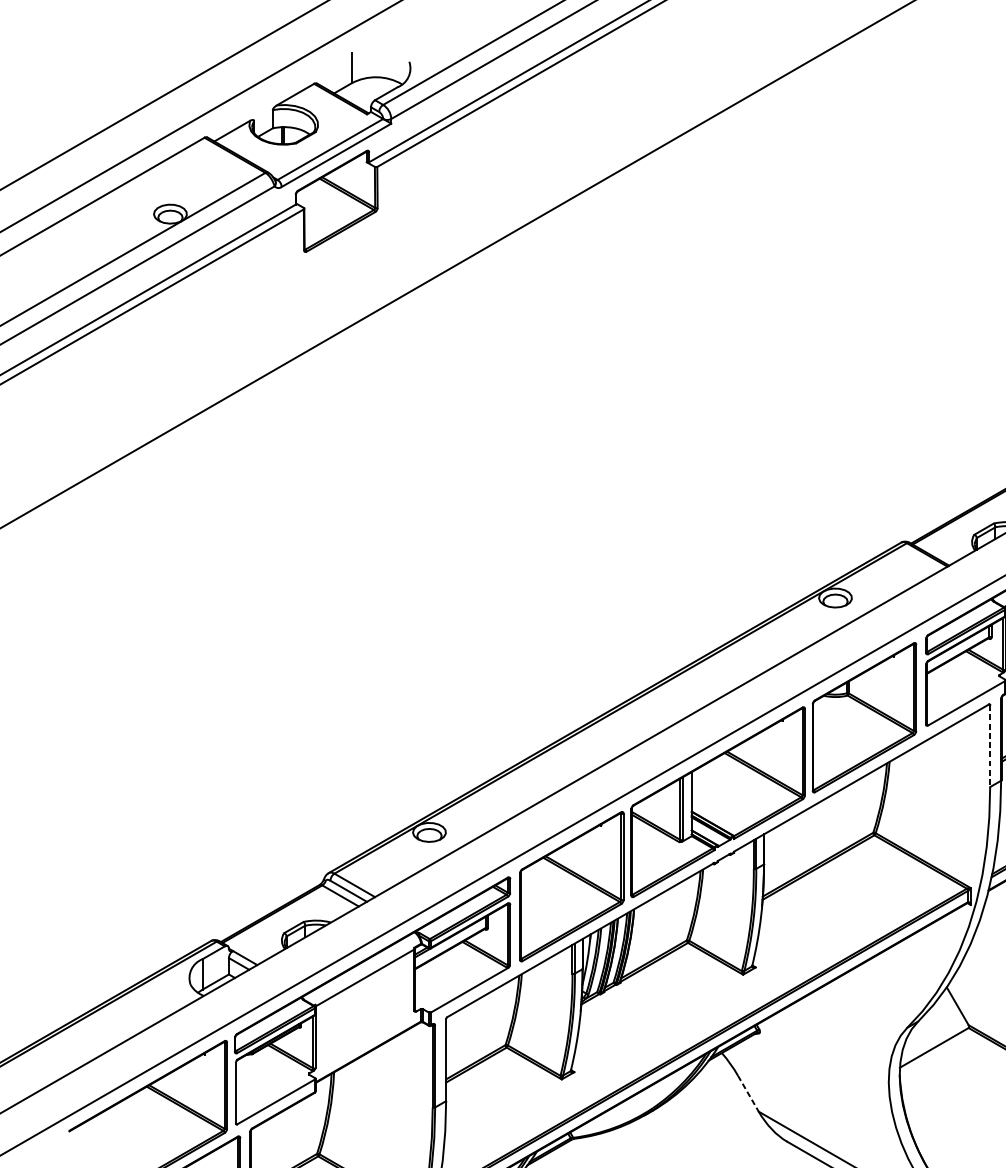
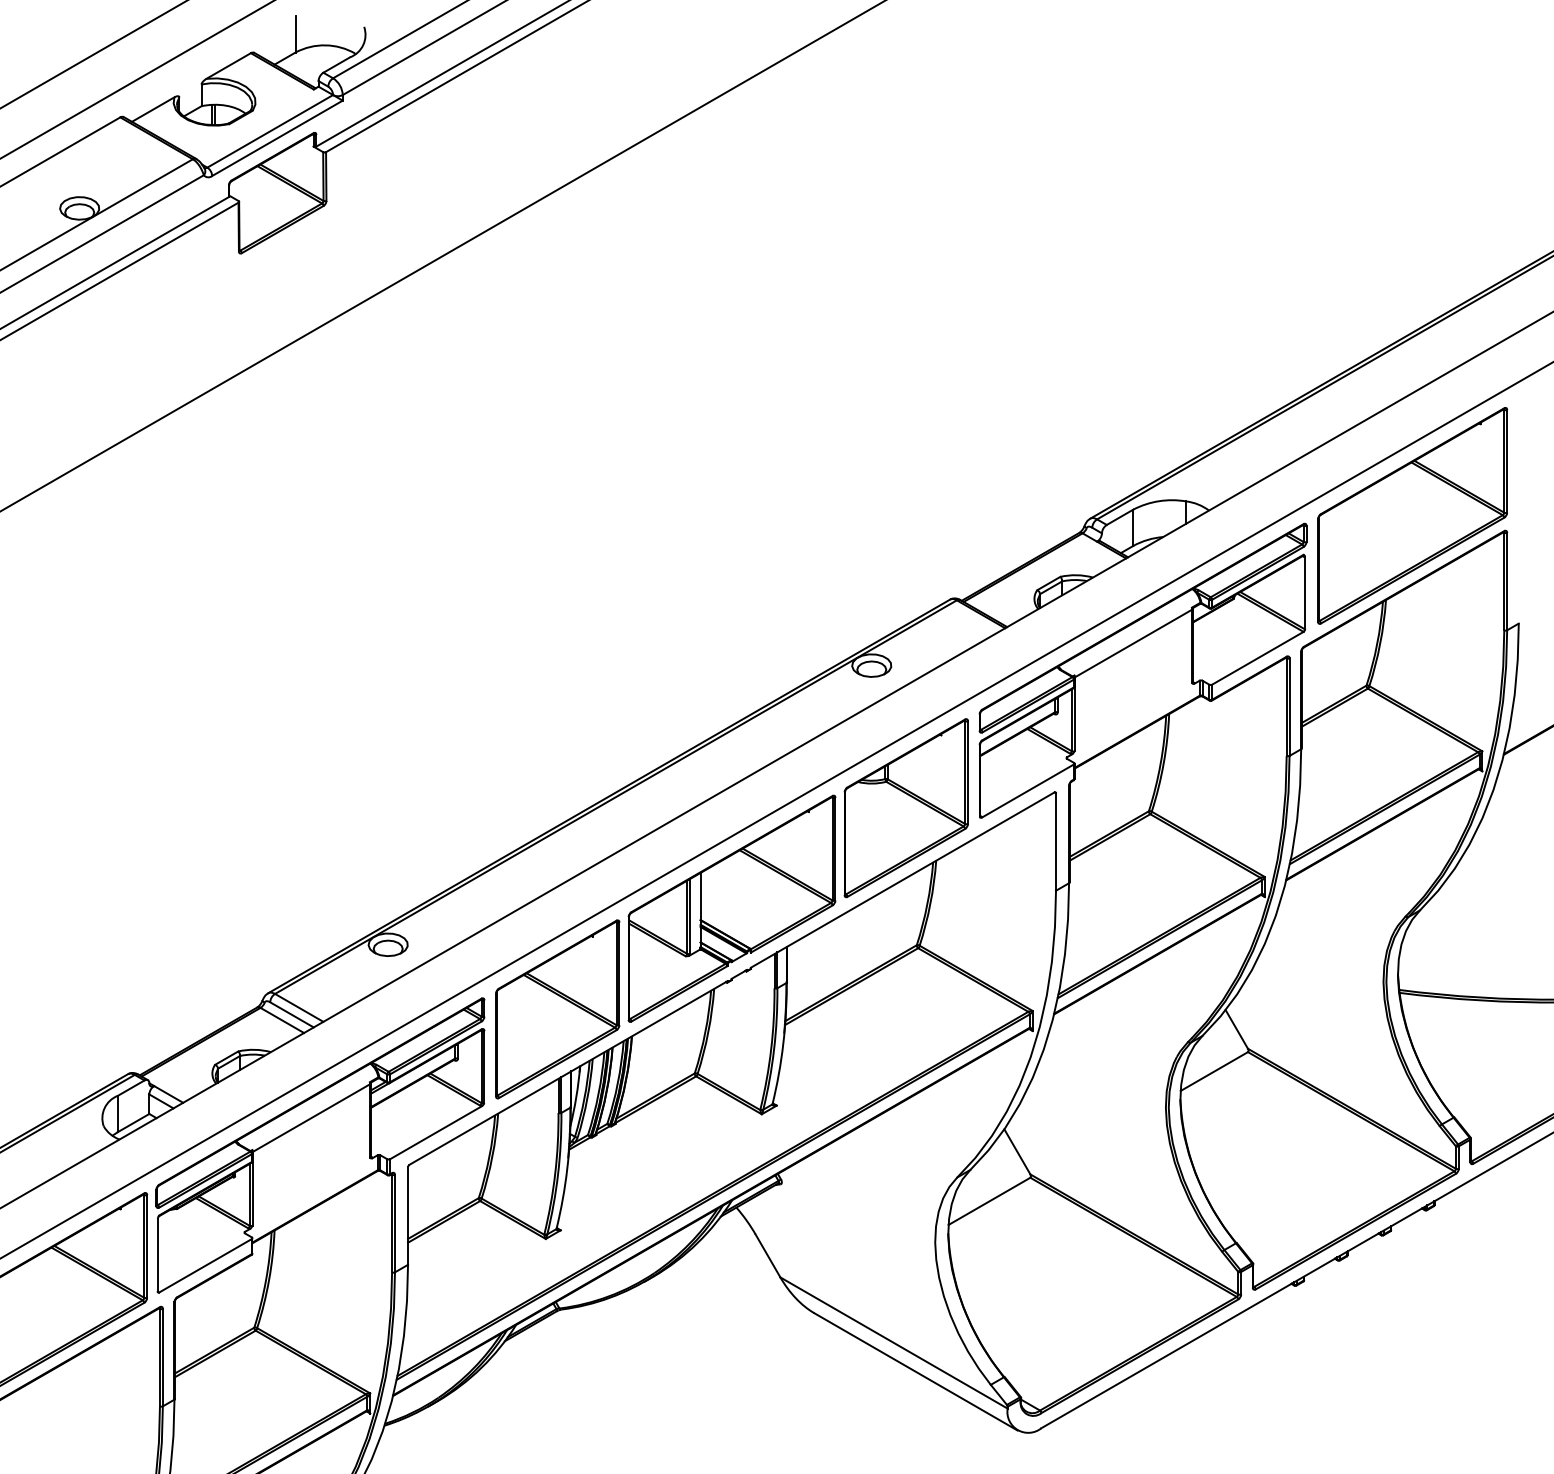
line: (990, 746) -> (1056, 842), dashed -> solid
line: (748, 1094) -> (768, 1256), dashed -> solid

